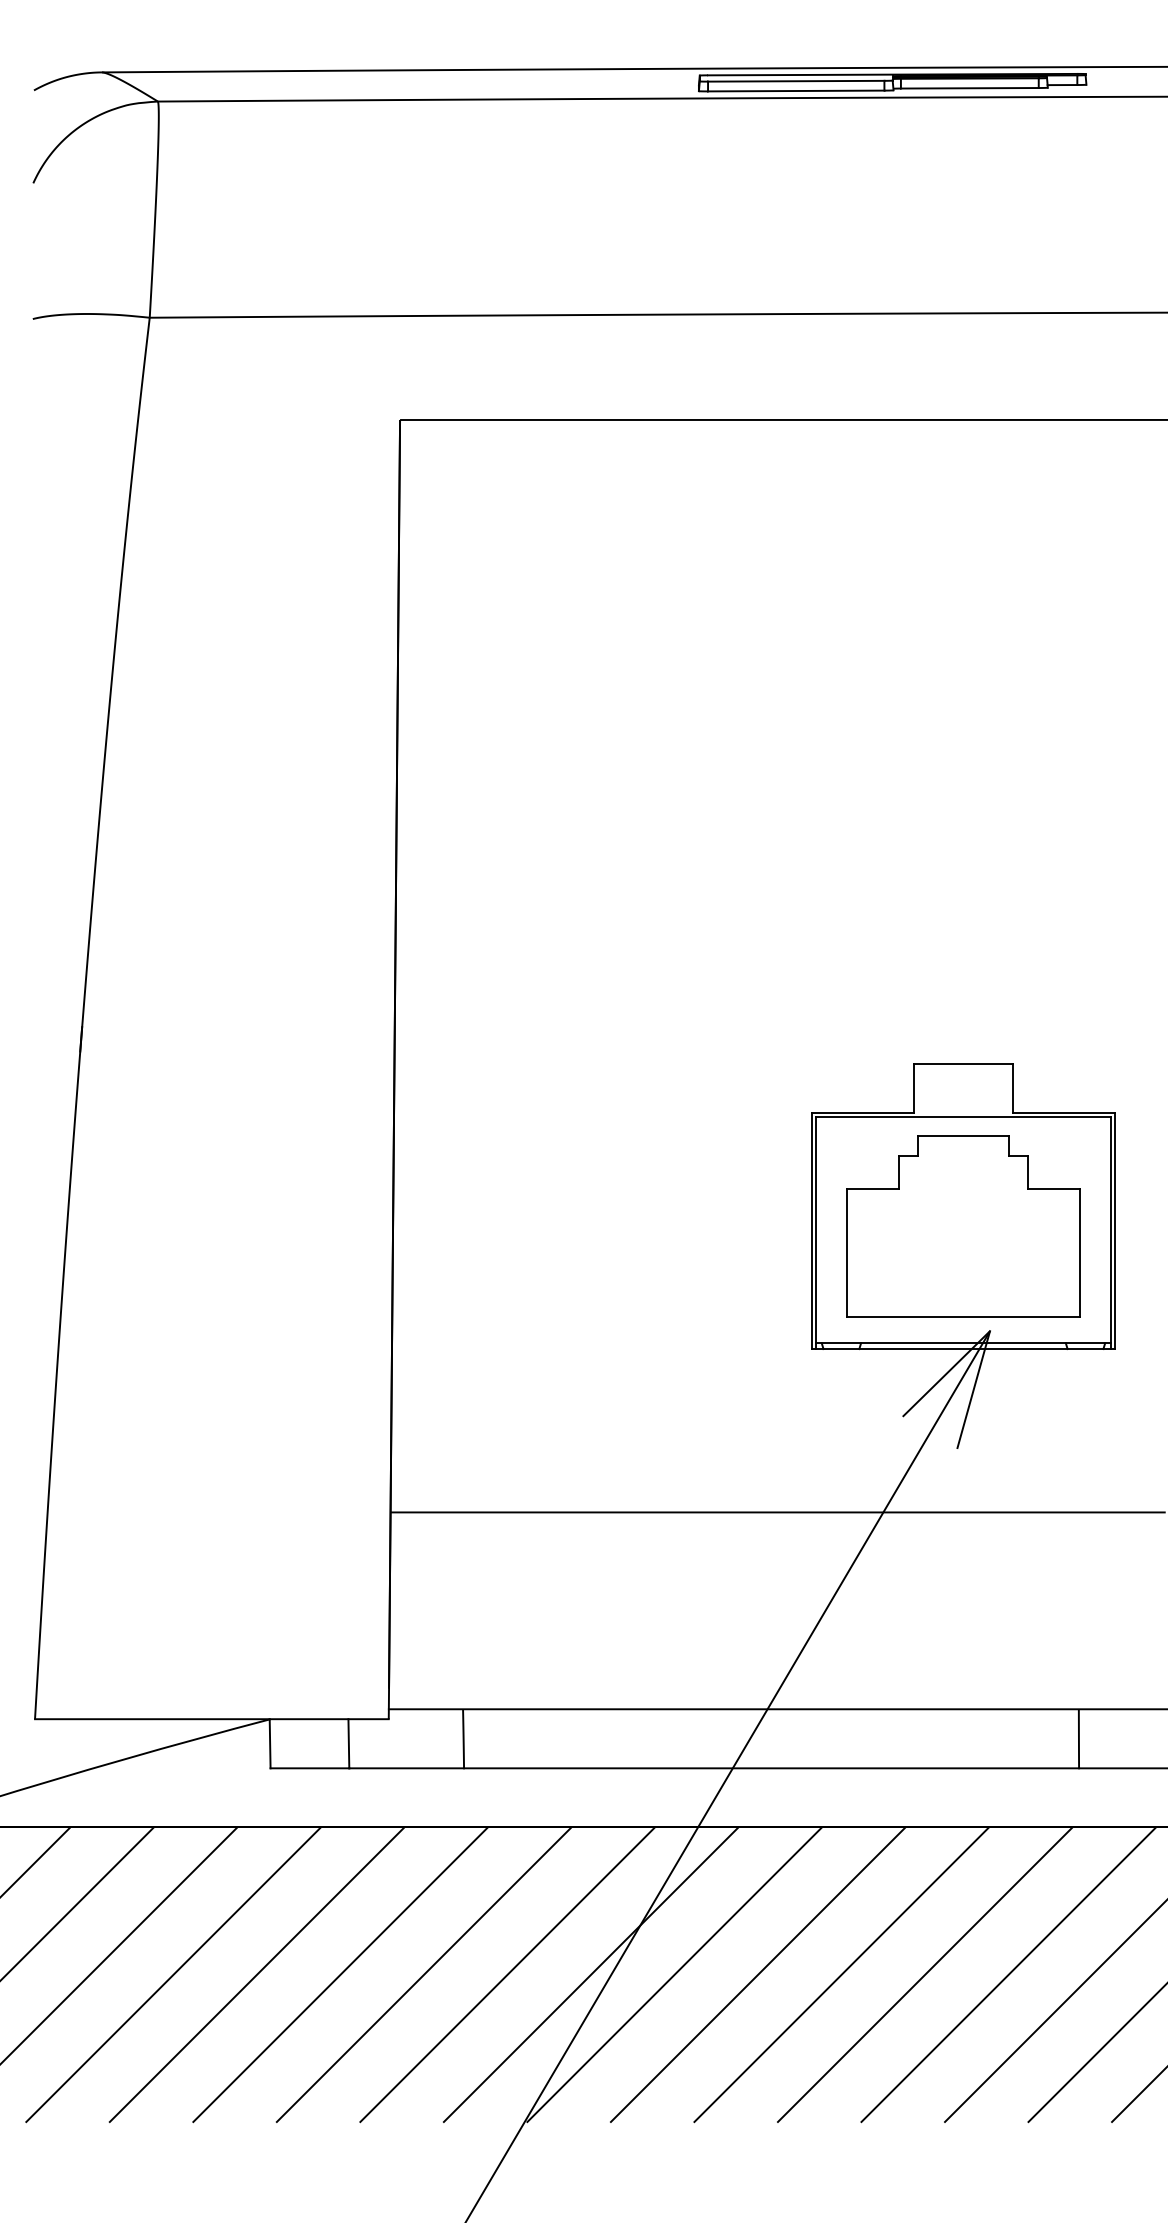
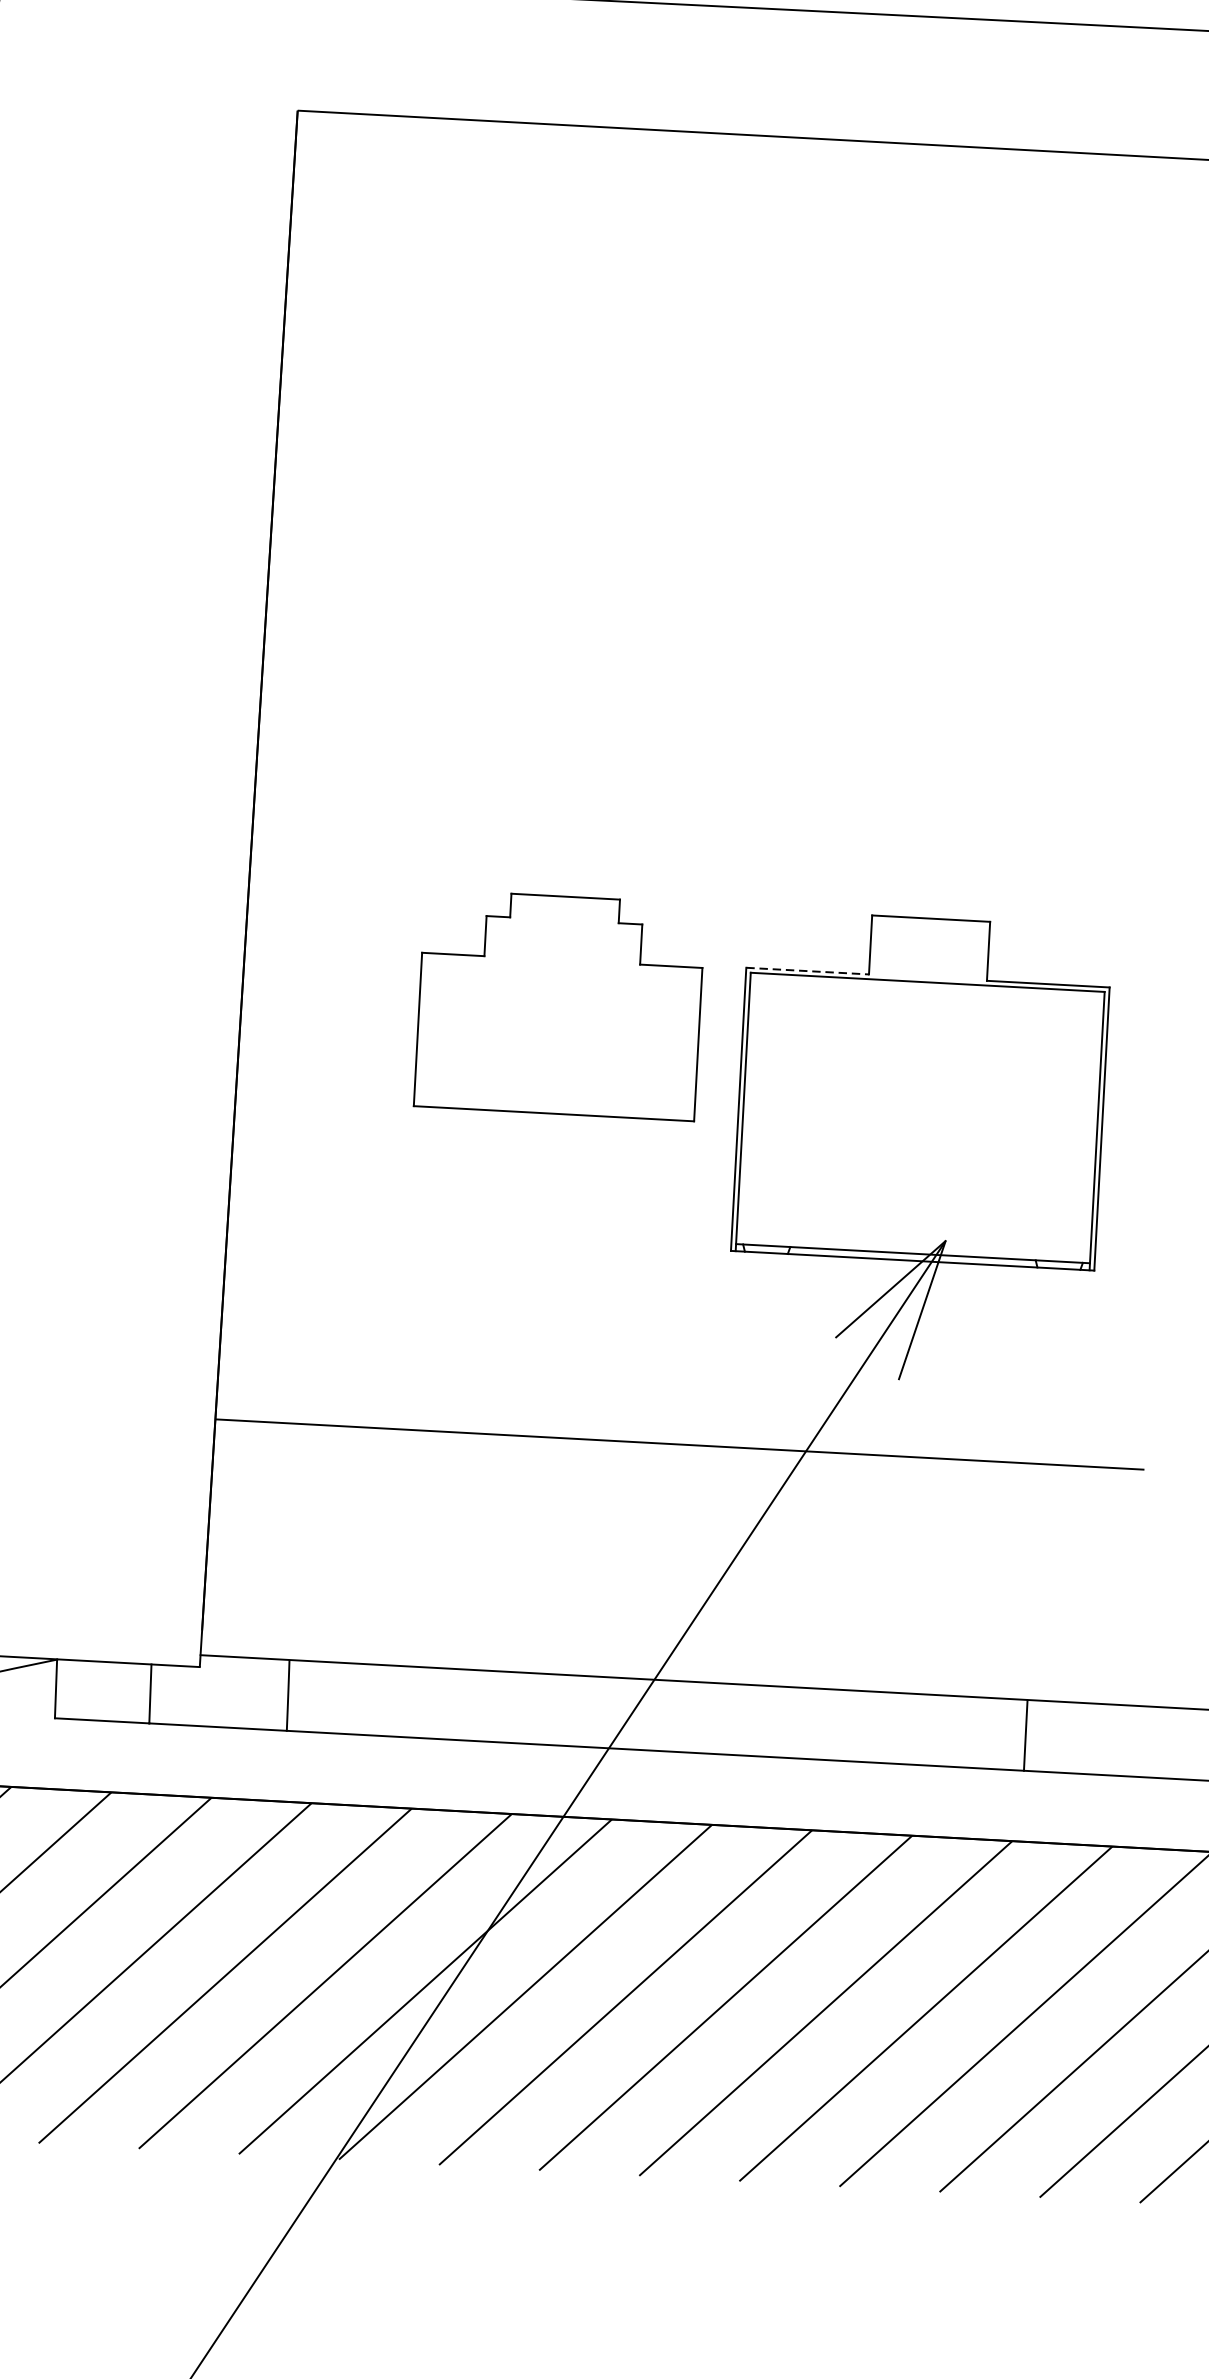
line: (863, 1112) -> (808, 970), solid -> dashed
part: (963, 1226) -> (559, 1005), moved

